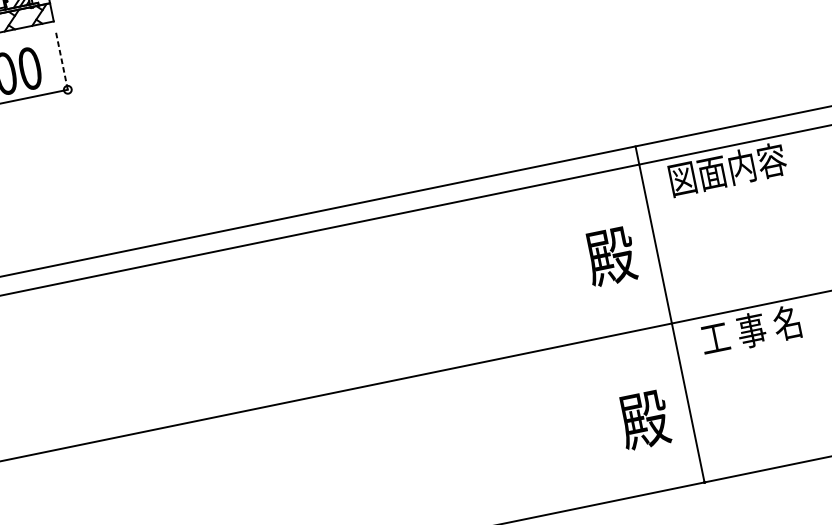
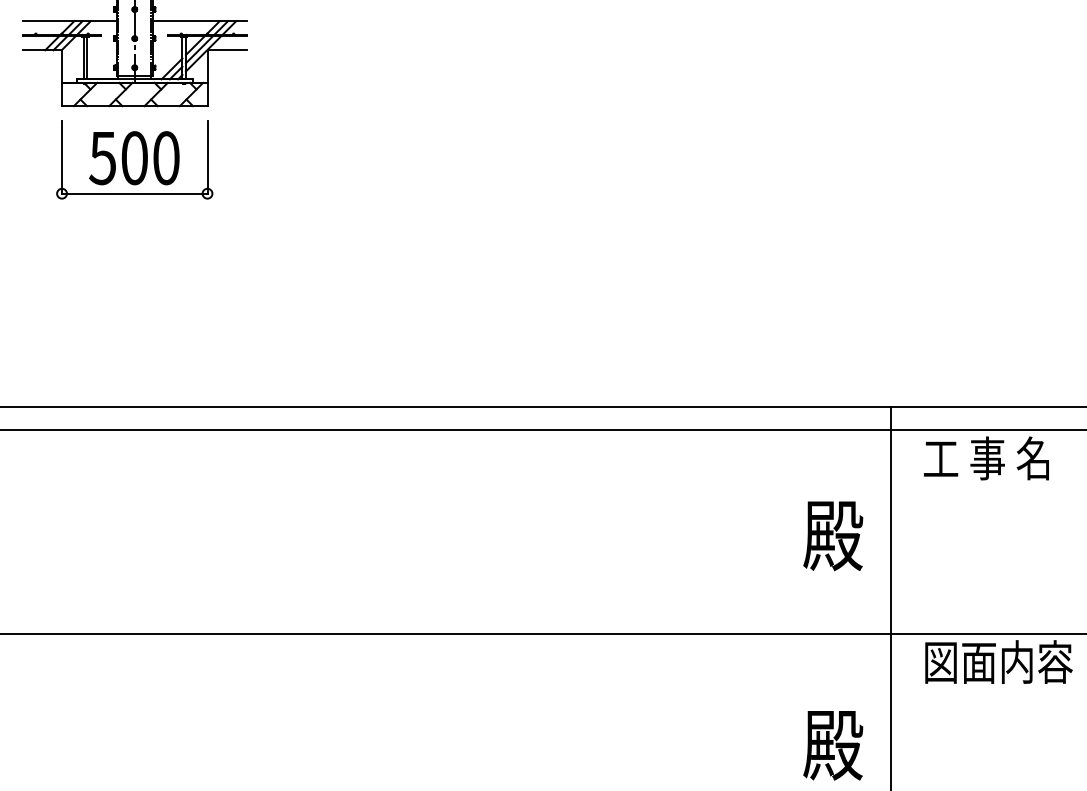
line: (62, 61) -> (207, 157), dashed -> solid
text: (727, 169) -> (998, 458), 図面内容 -> 工 事 名
text: (760, 328) -> (998, 662), 工 事 名 -> 図面内容

